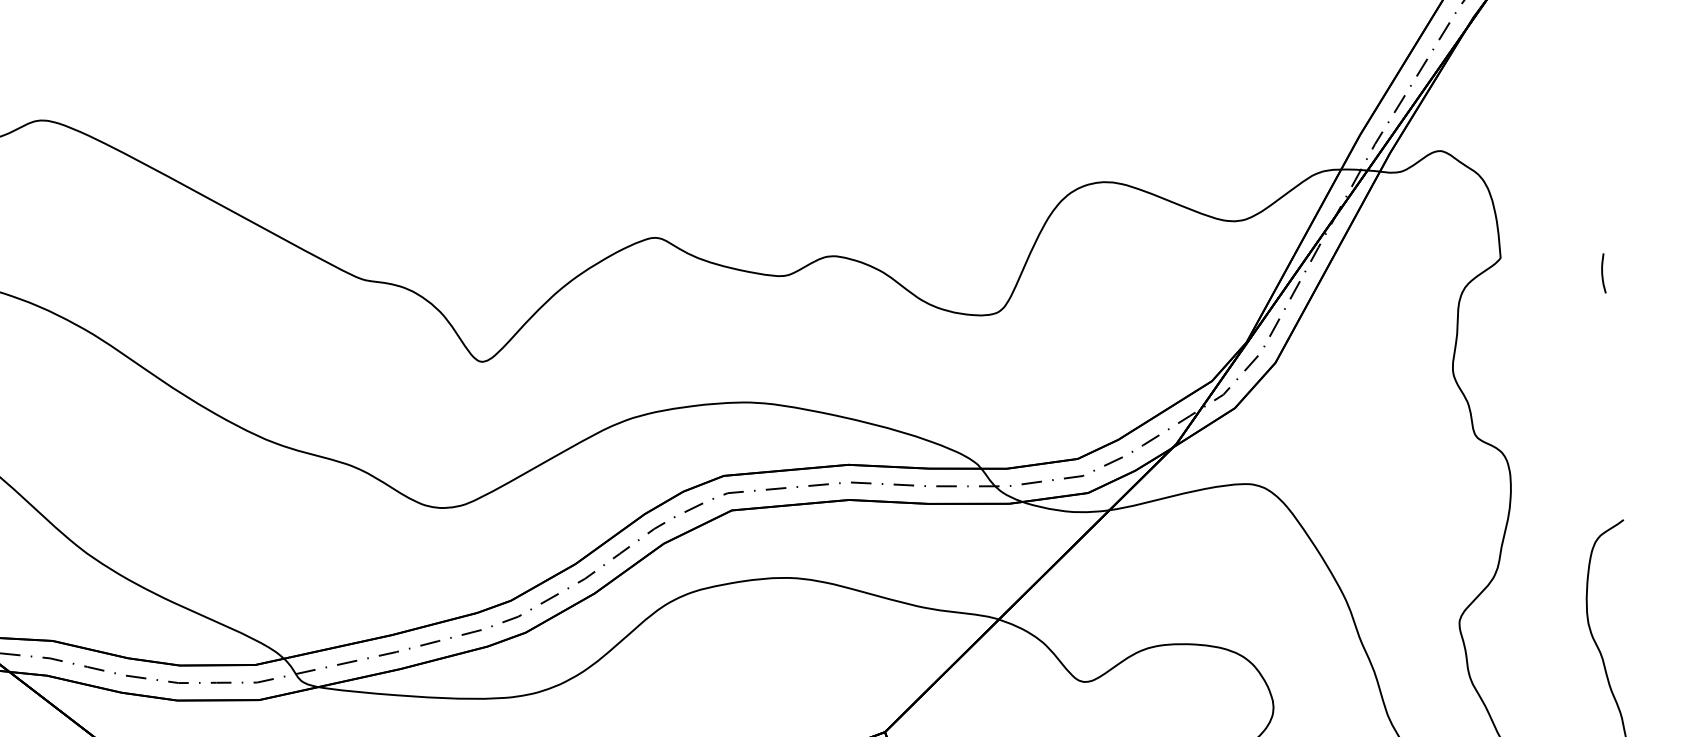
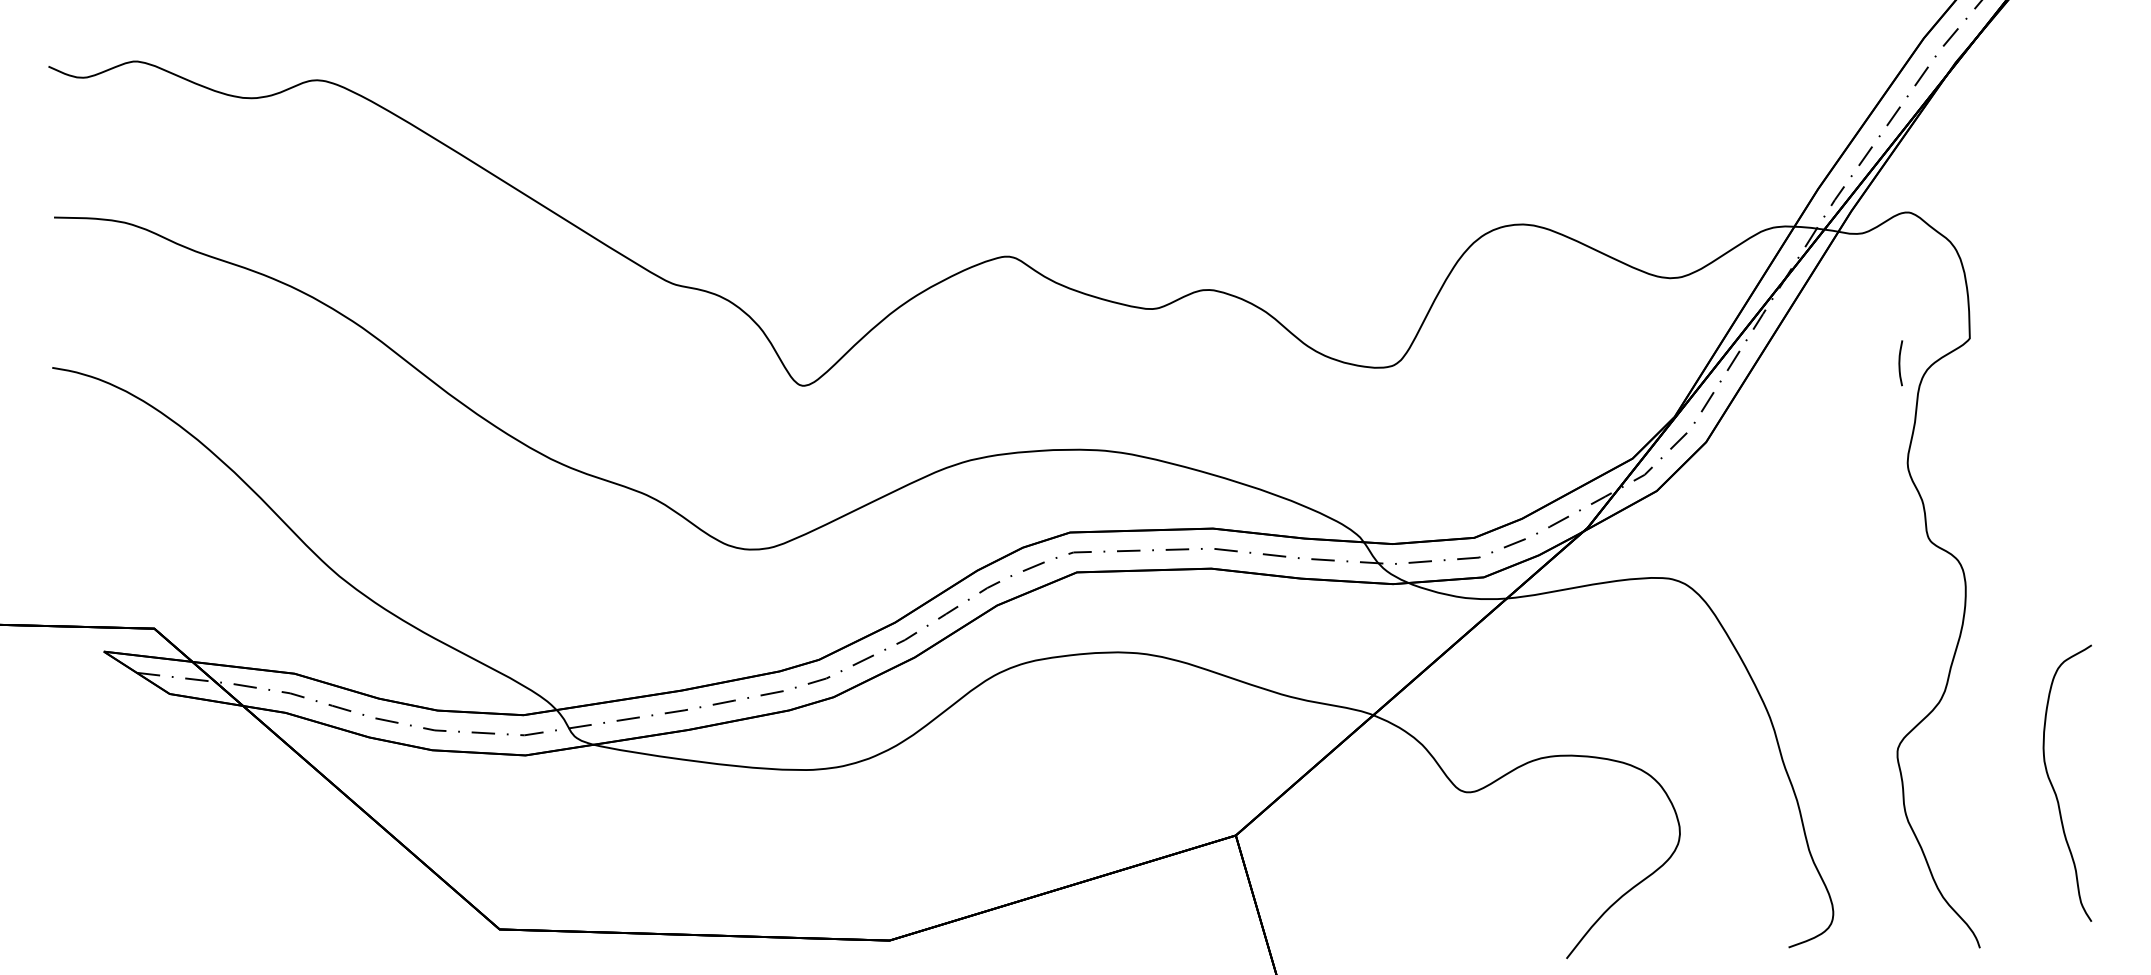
curve: (1603, 273) -> (1900, 363), moved

